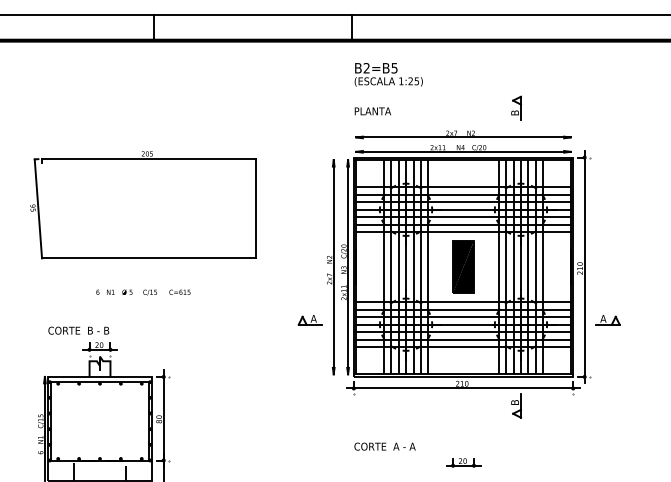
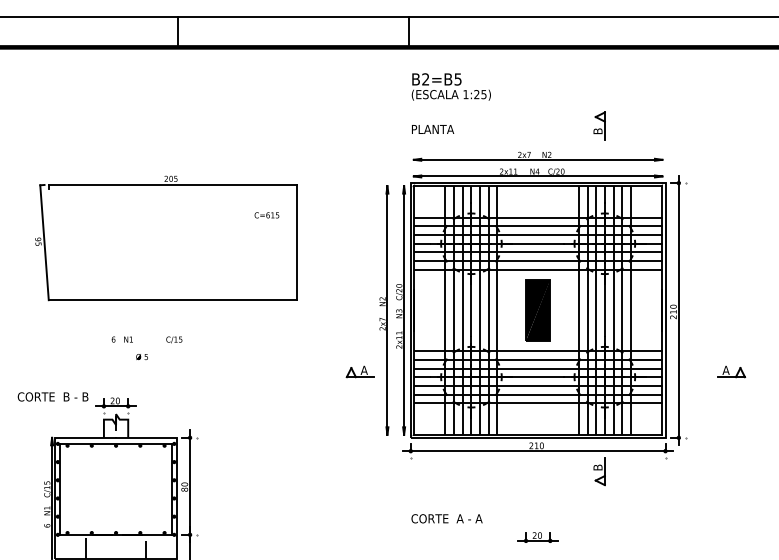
text: (127, 291) -> (142, 356), moved
text: (179, 291) -> (266, 214), moved
part: (607, 320) -> (730, 372), moved
text: (78, 330) -> (52, 396), moved

